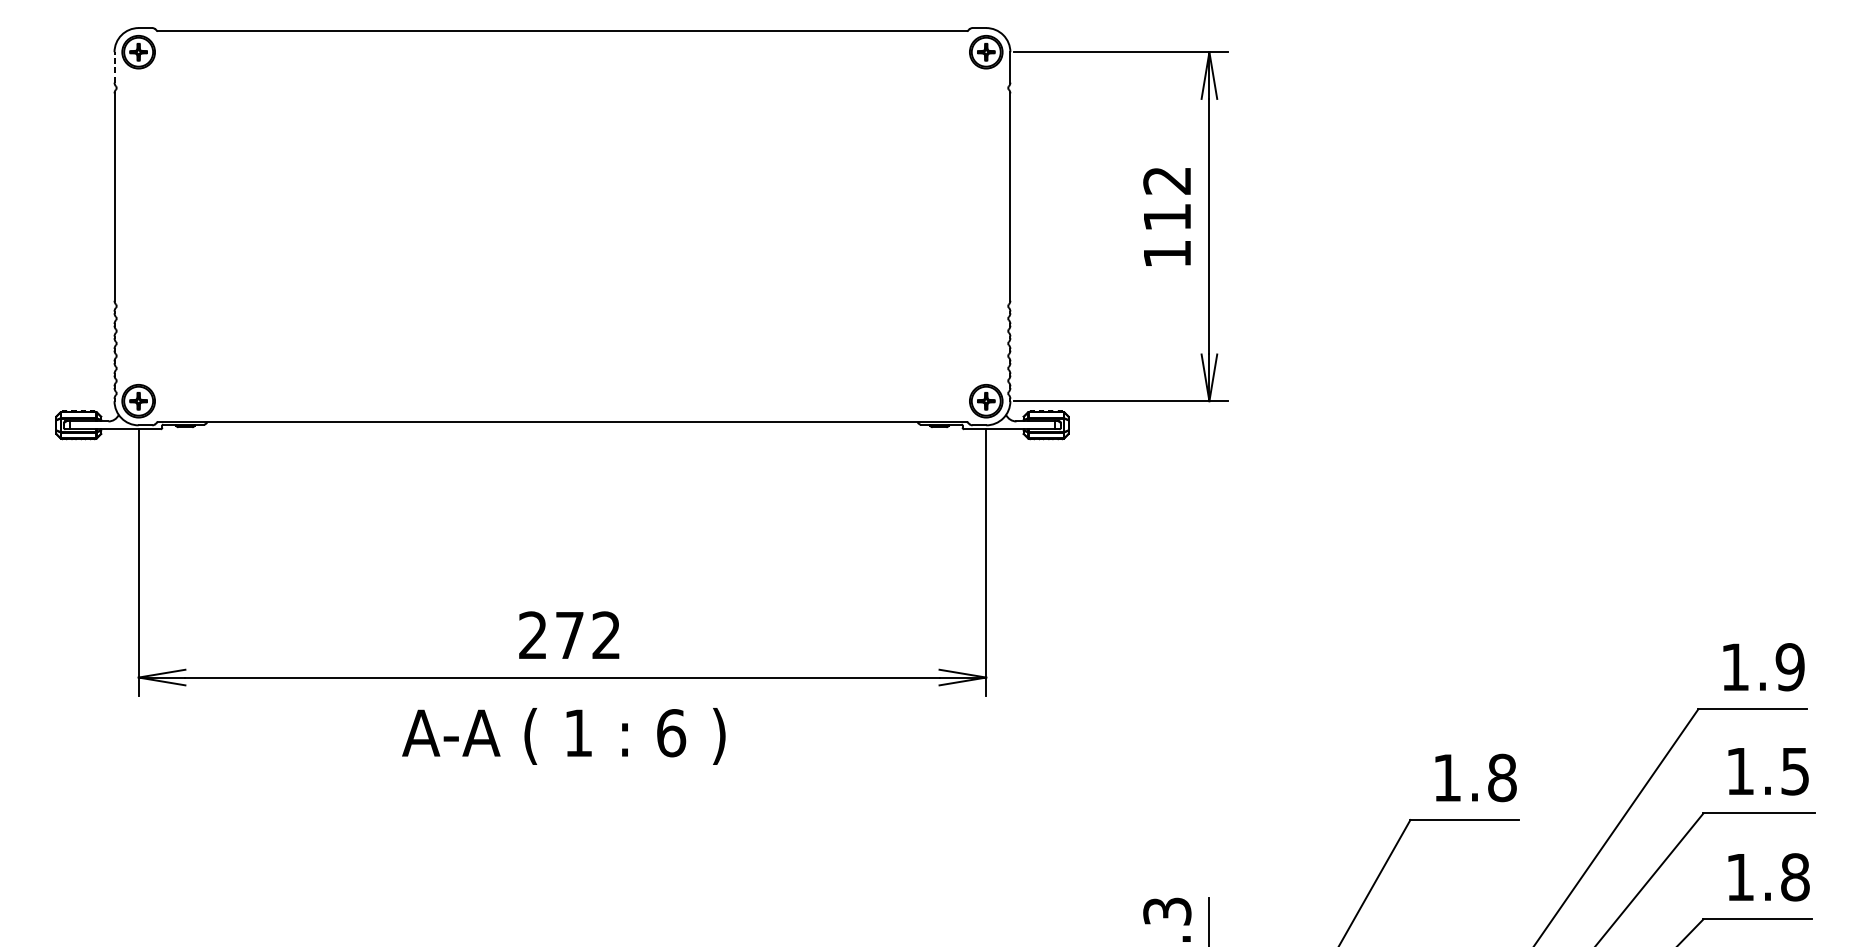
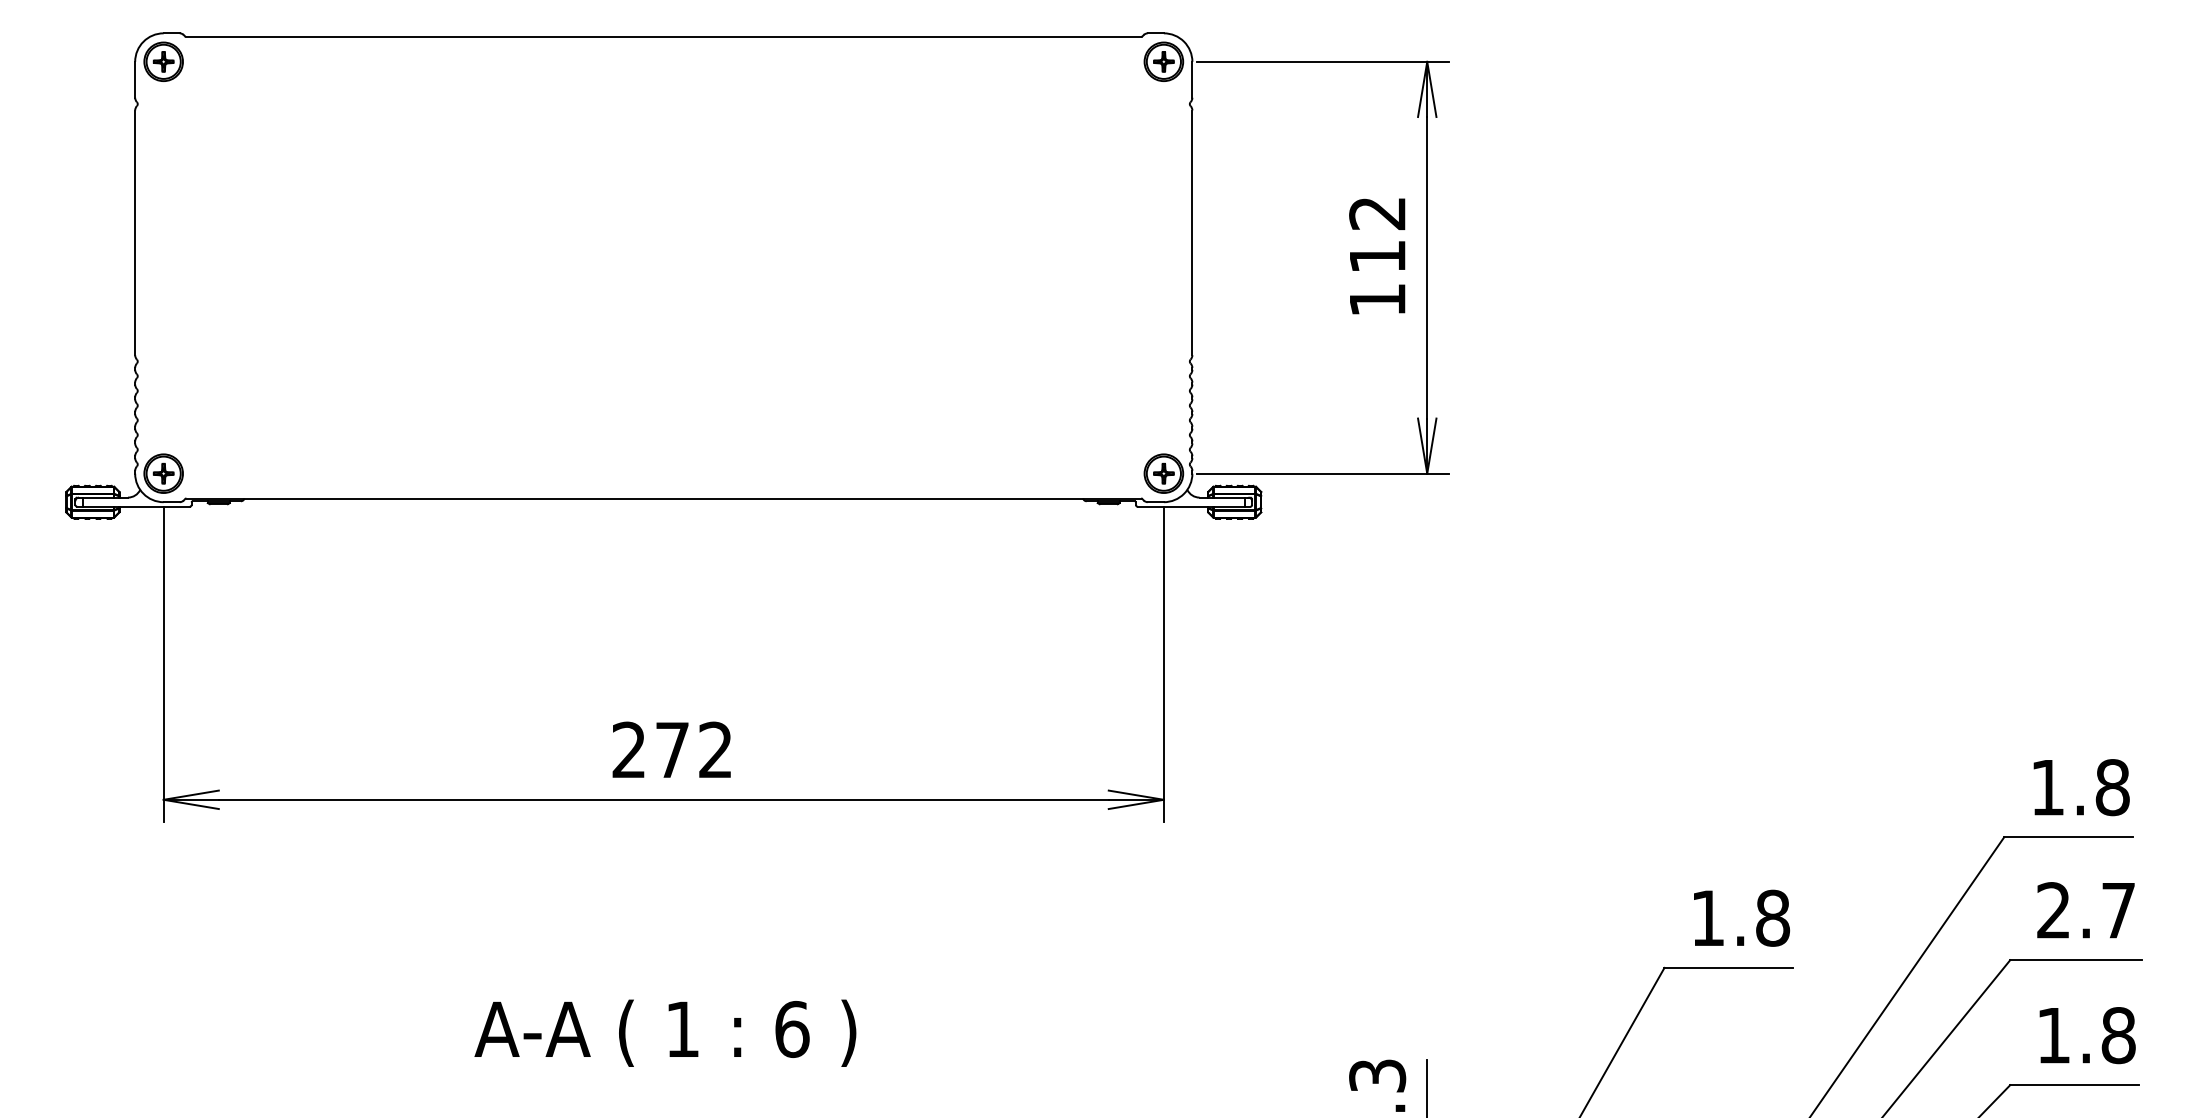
line: (114, 67) -> (135, 79), dashed -> solid
text: (1790, 667) -> (2112, 787), 1.9 -> 1.8
text: (563, 735) -> (665, 1032), moved
text: (1767, 771) -> (2085, 910), 1.5 -> 2.7

